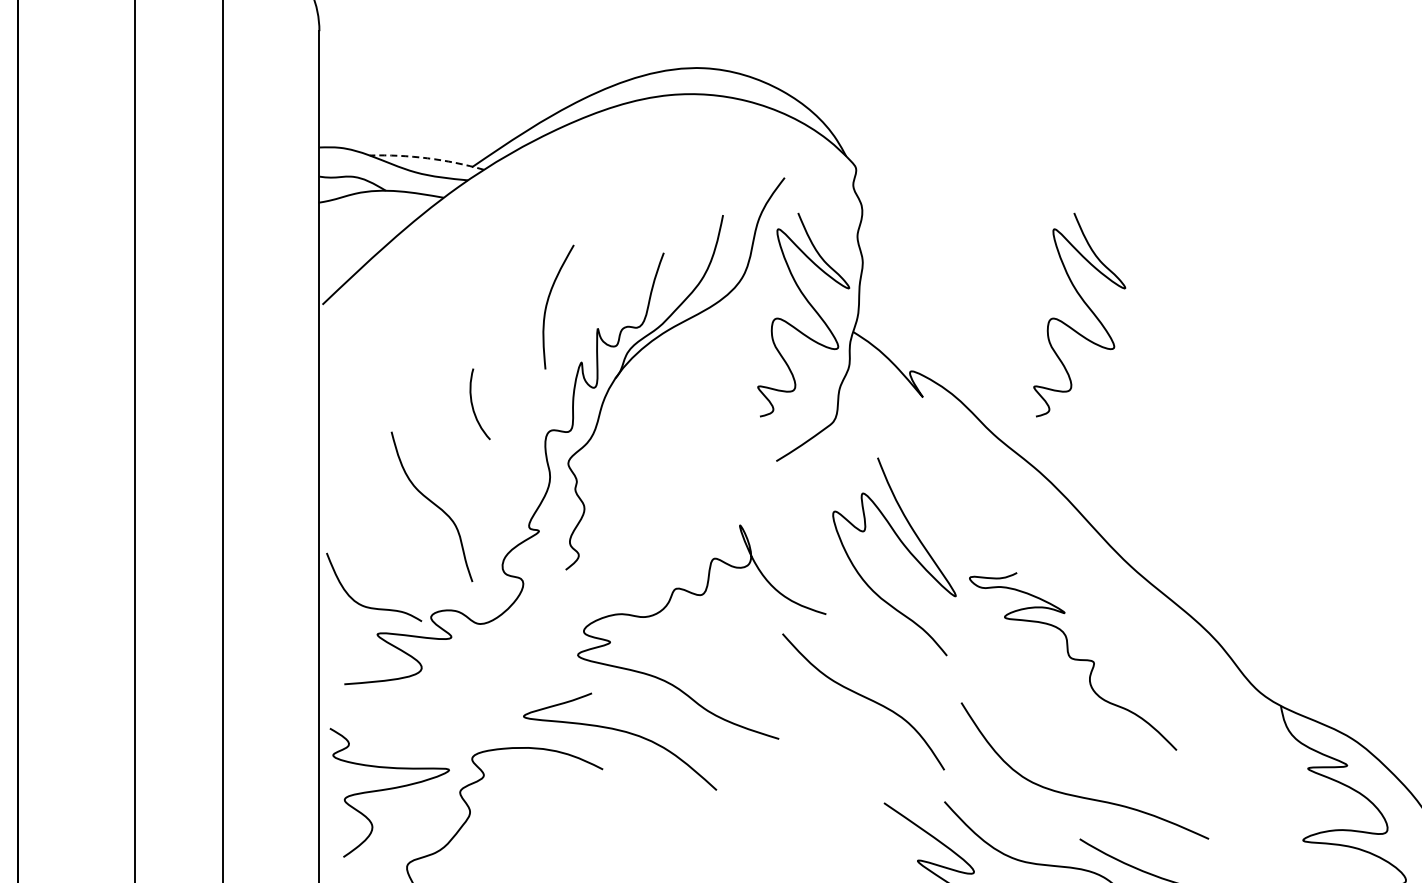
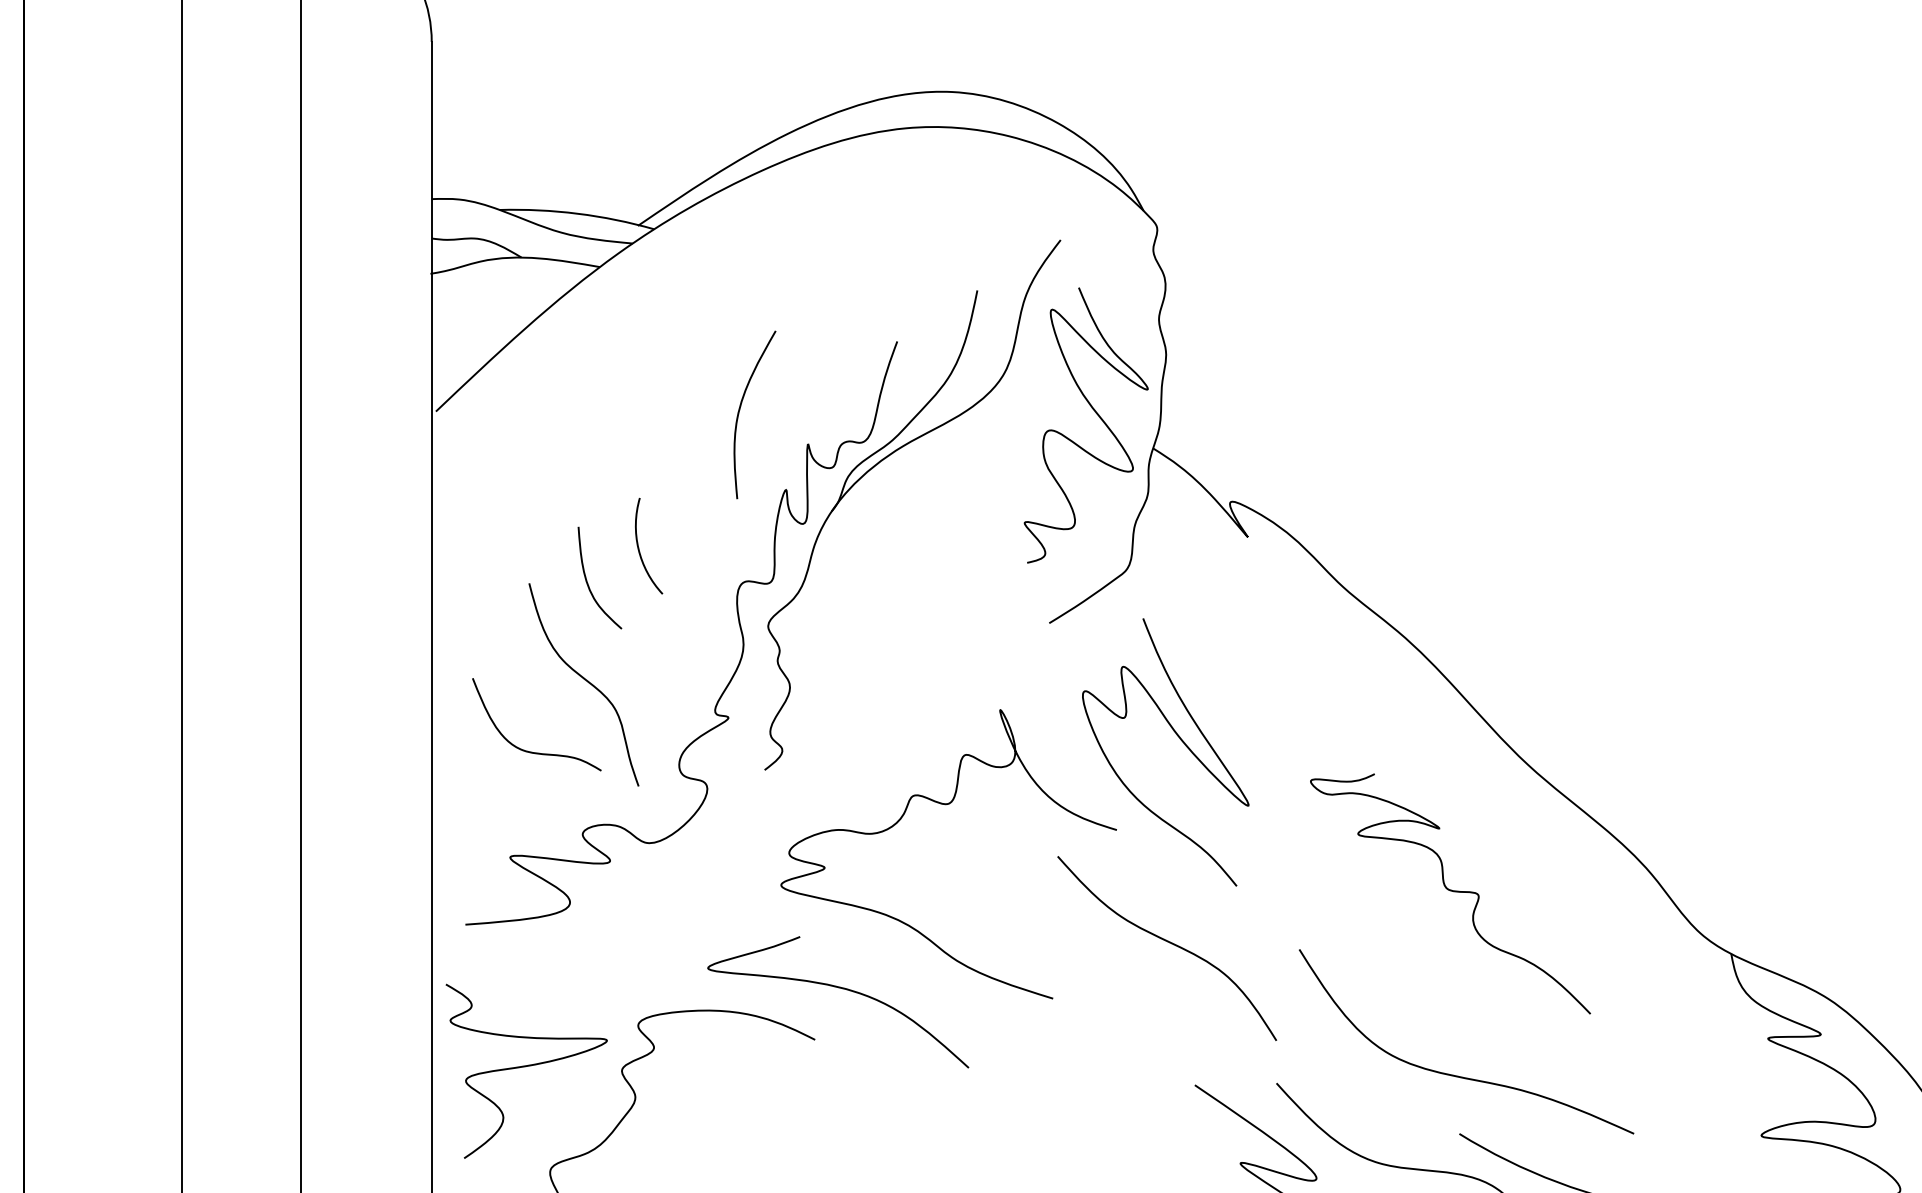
arc: (427, 158) -> (577, 213), dashed -> solid
curve: (1086, 306) -> (1468, 414), removed
curve: (435, 431) -> (588, 582), added
curve: (904, 547) -> (1179, 739), moved
curve: (369, 606) -> (530, 750), moved

